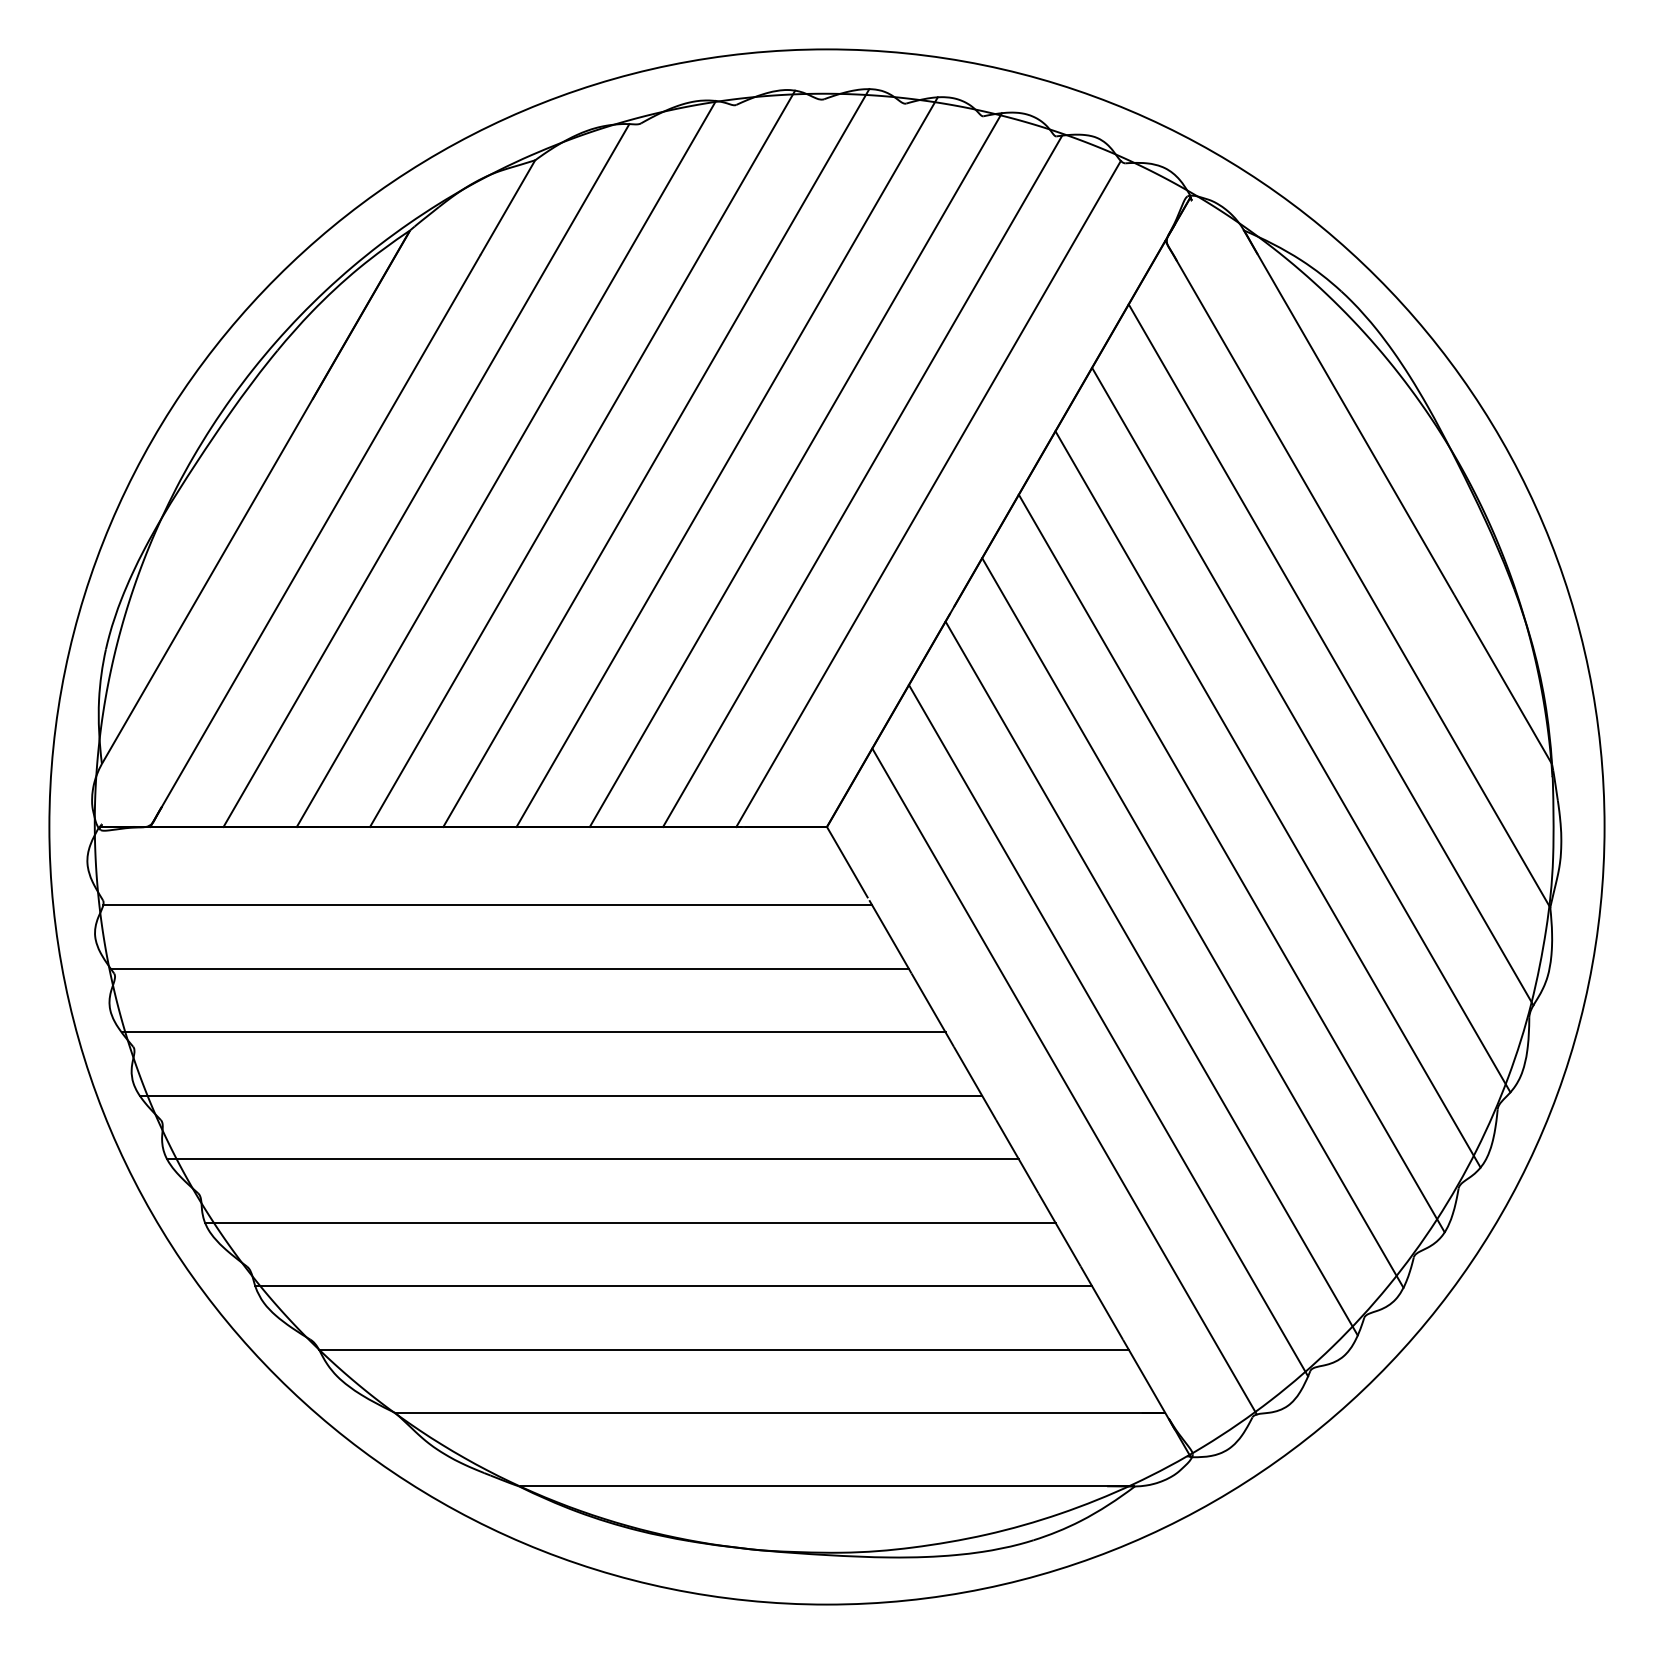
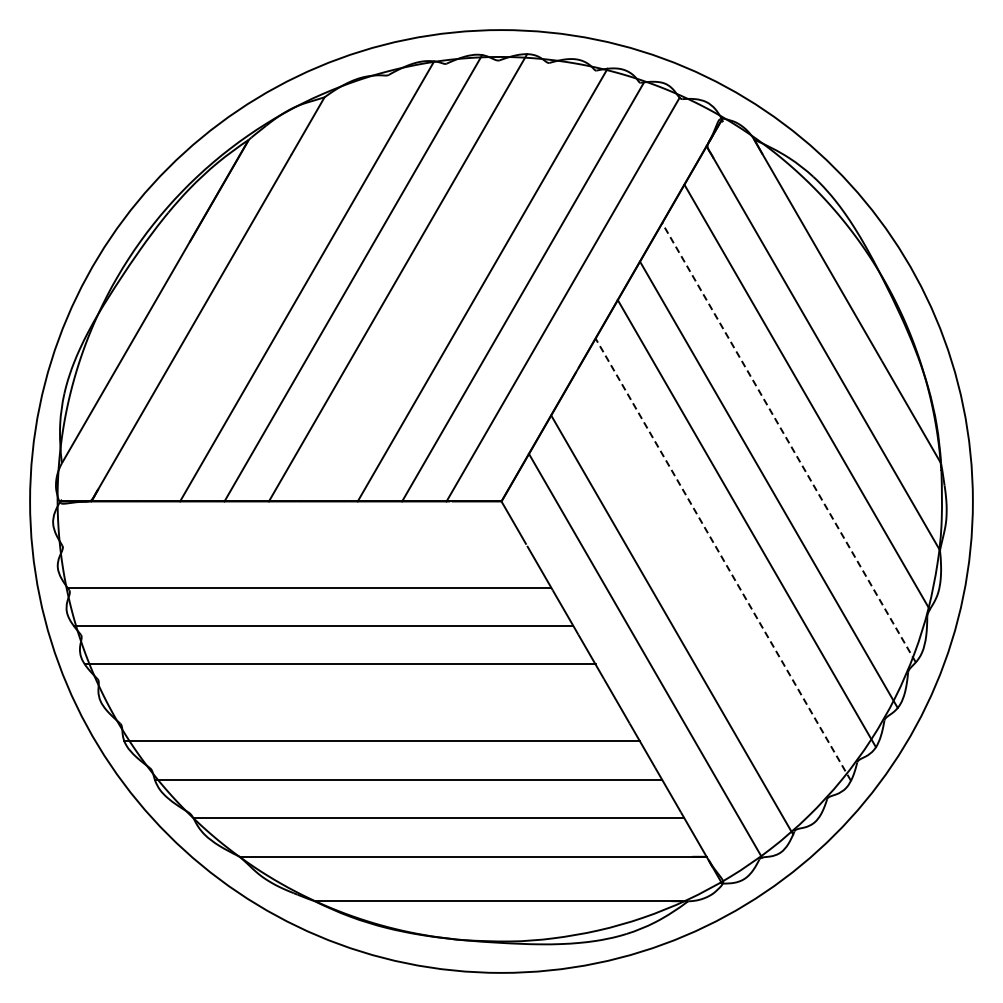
line: (726, 462) -> (440, 280), removed
line: (426, 475) -> (258, 288), removed
line: (1302, 729) -> (789, 442), solid -> dashed
line: (487, 906) -> (295, 549), removed
line: (1193, 922) -> (723, 559), solid -> dashed
line: (1151, 977) -> (698, 592), removed
line: (592, 1158) -> (359, 702), removed

